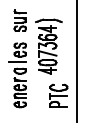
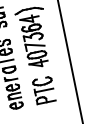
part: (58, 95) -> (43, 89), moved

